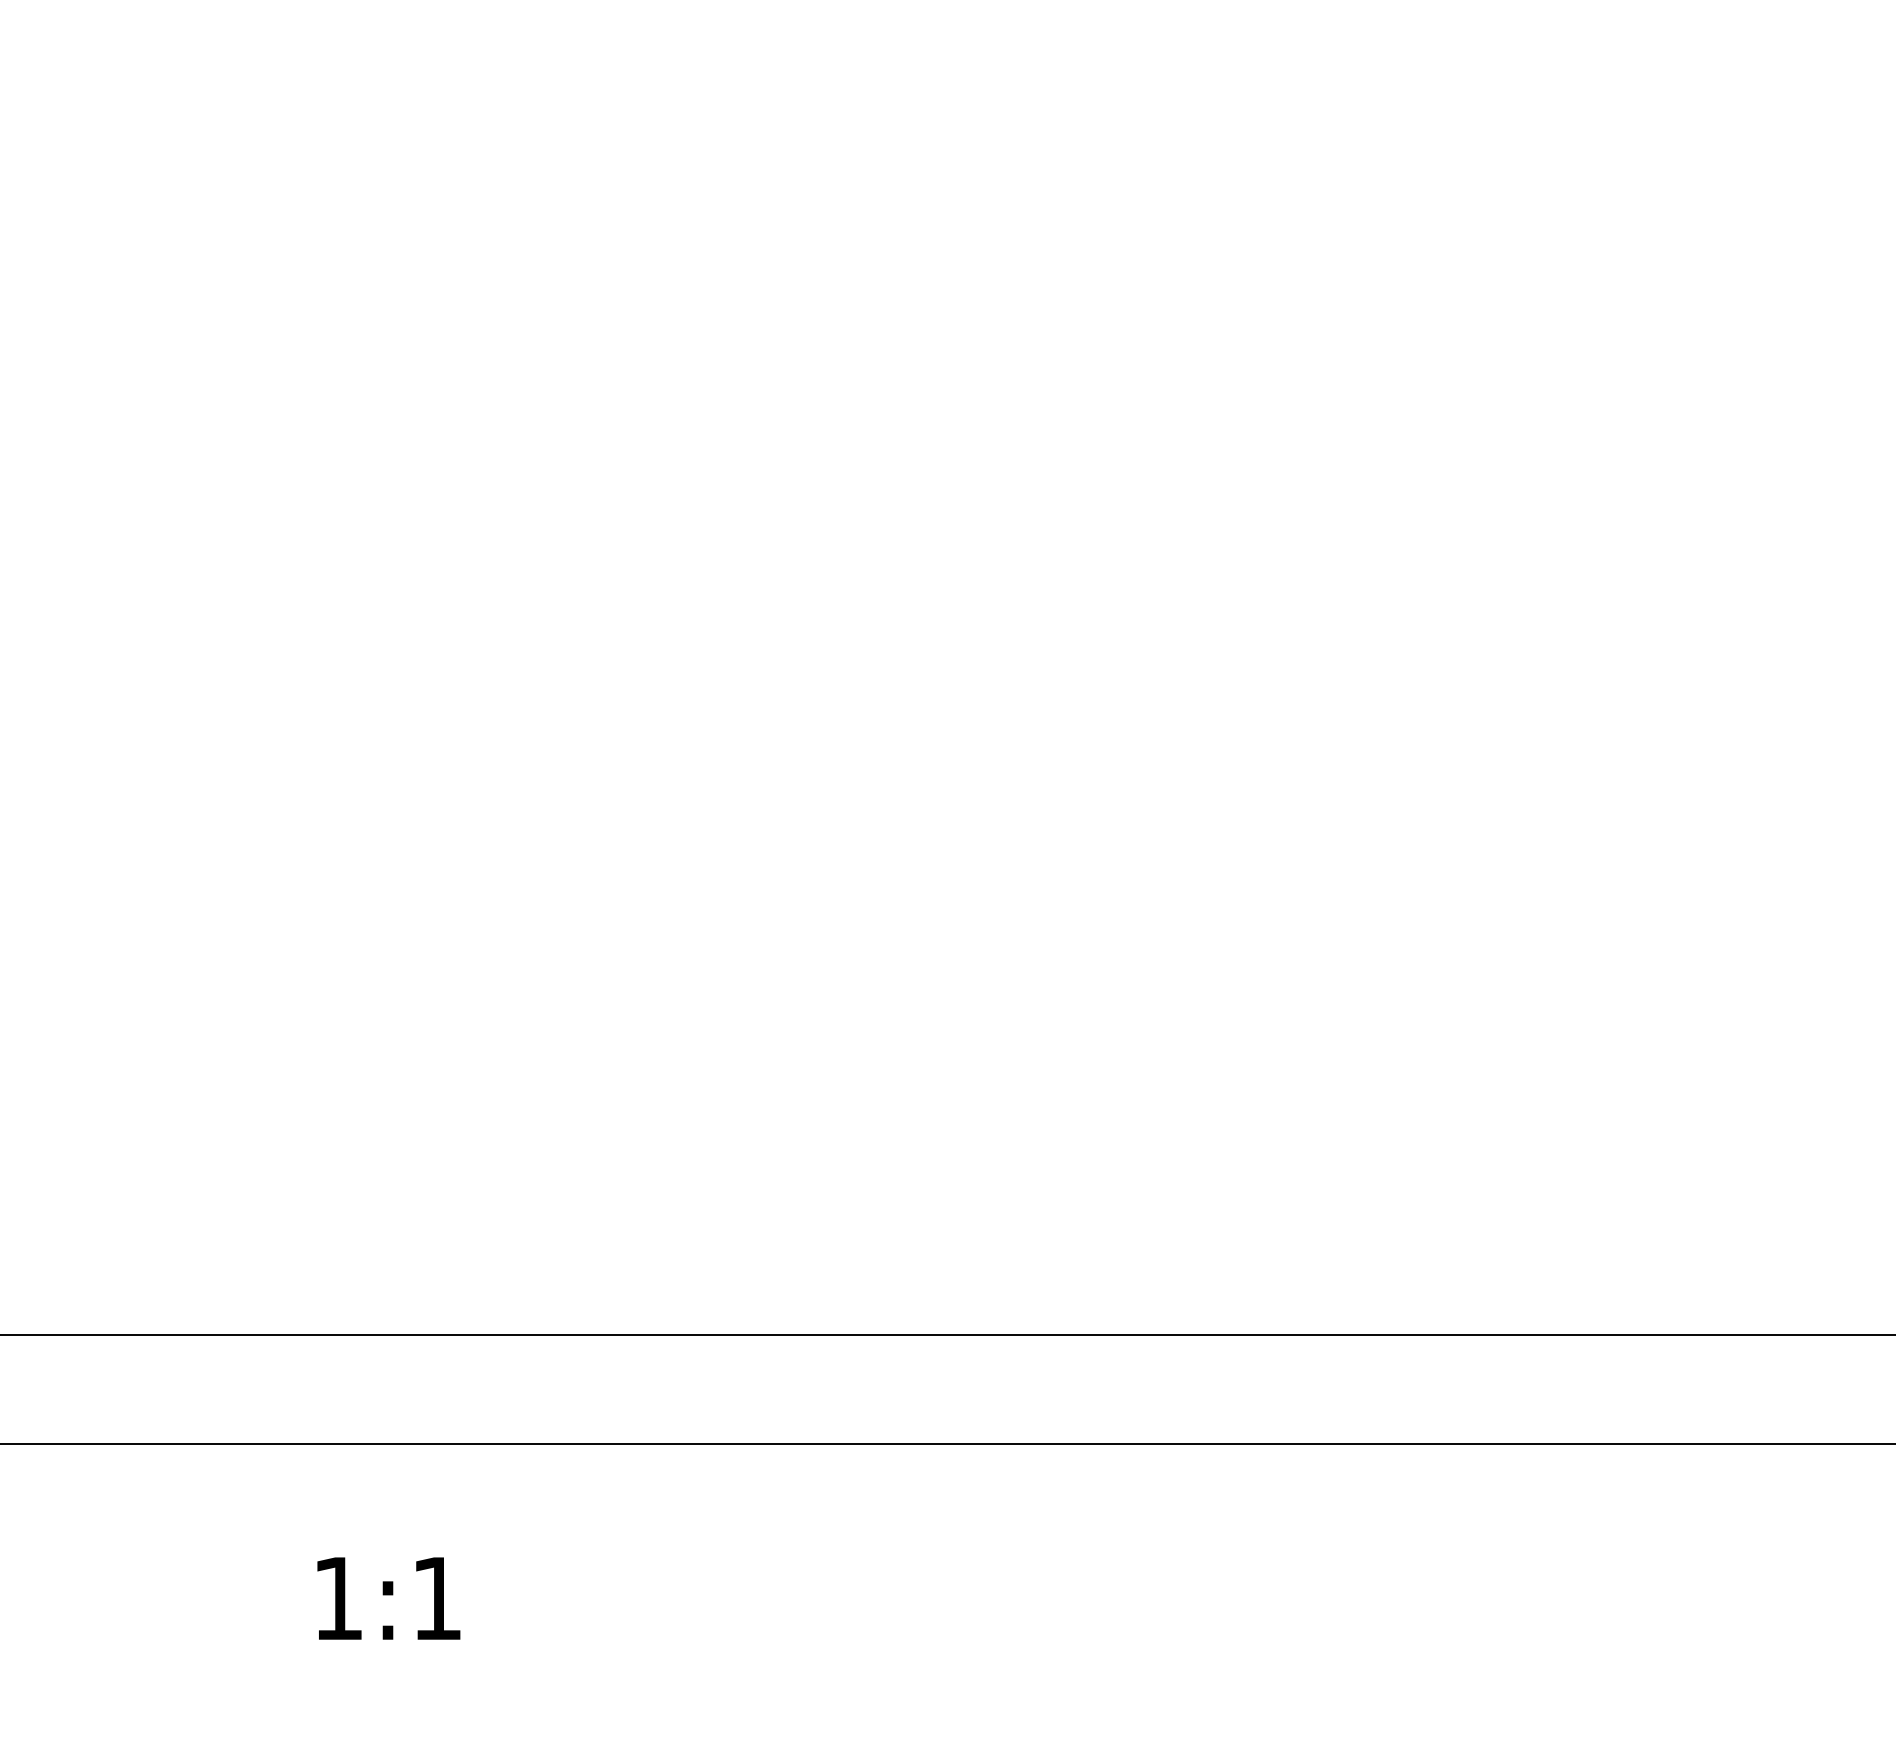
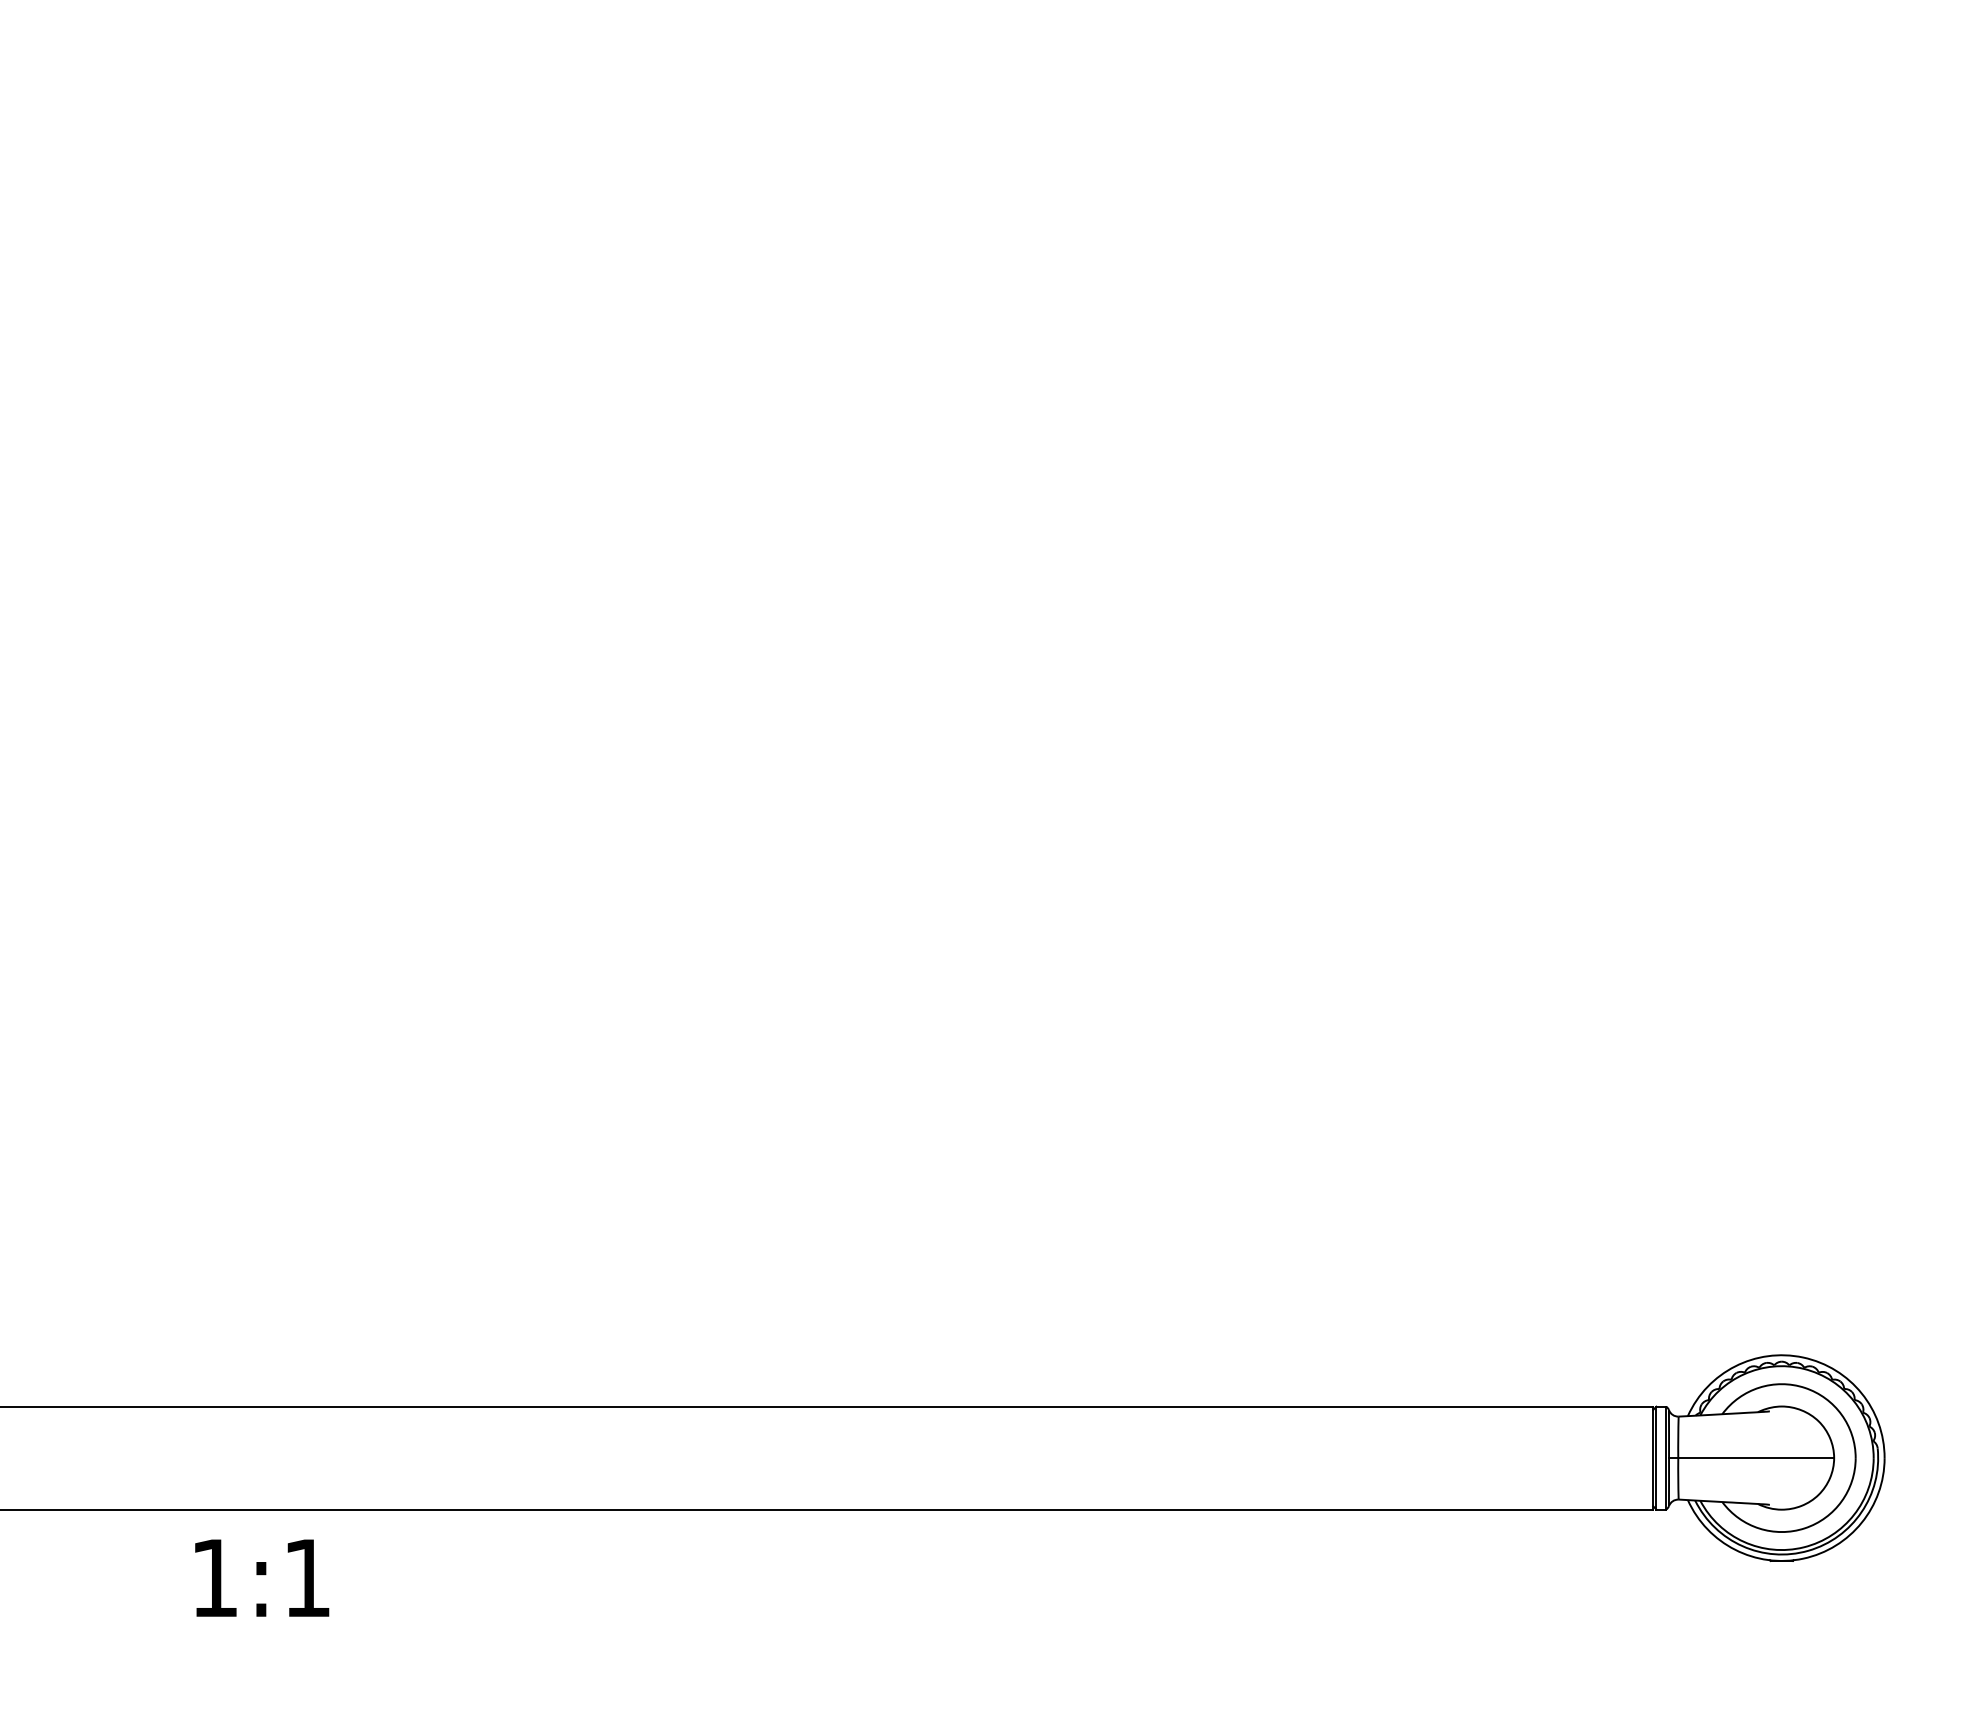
text: (389, 1597) -> (262, 1577), moved

